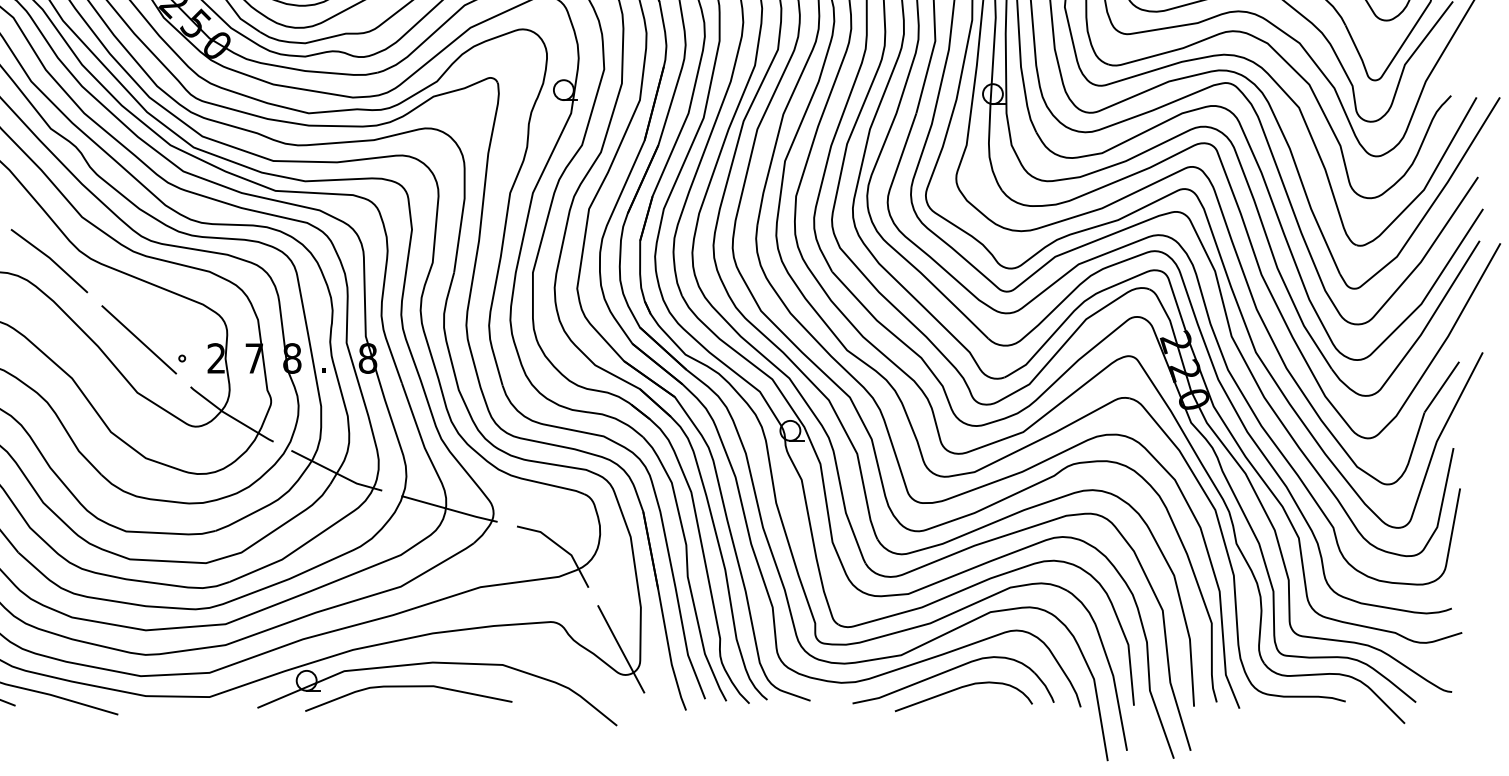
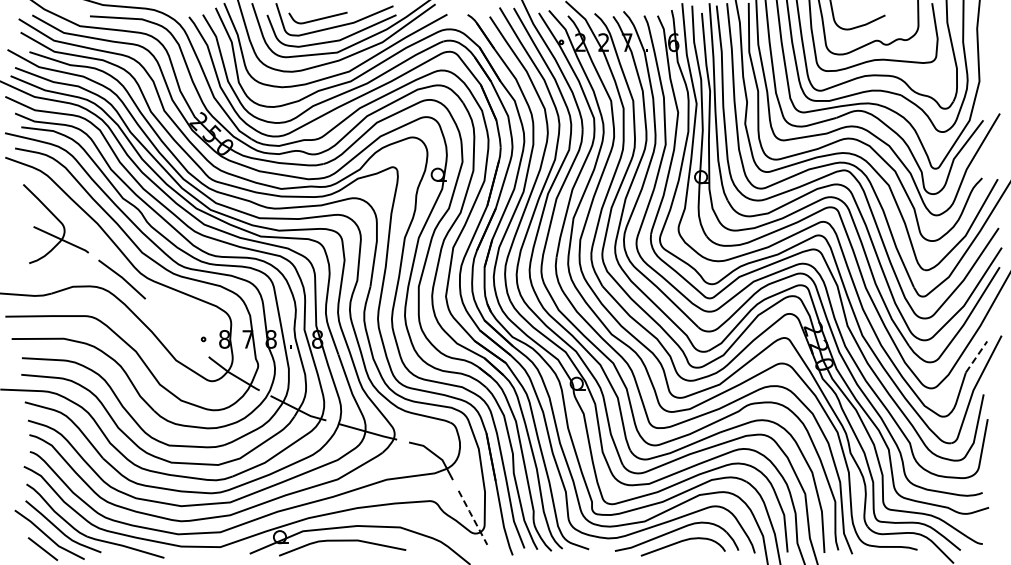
line: (138, 339) -> (176, 327), removed
text: (216, 358) -> (224, 339), 2 -> 8
line: (1441, 386) -> (976, 356), solid -> dashed
line: (620, 648) -> (472, 517), solid -> dashed

